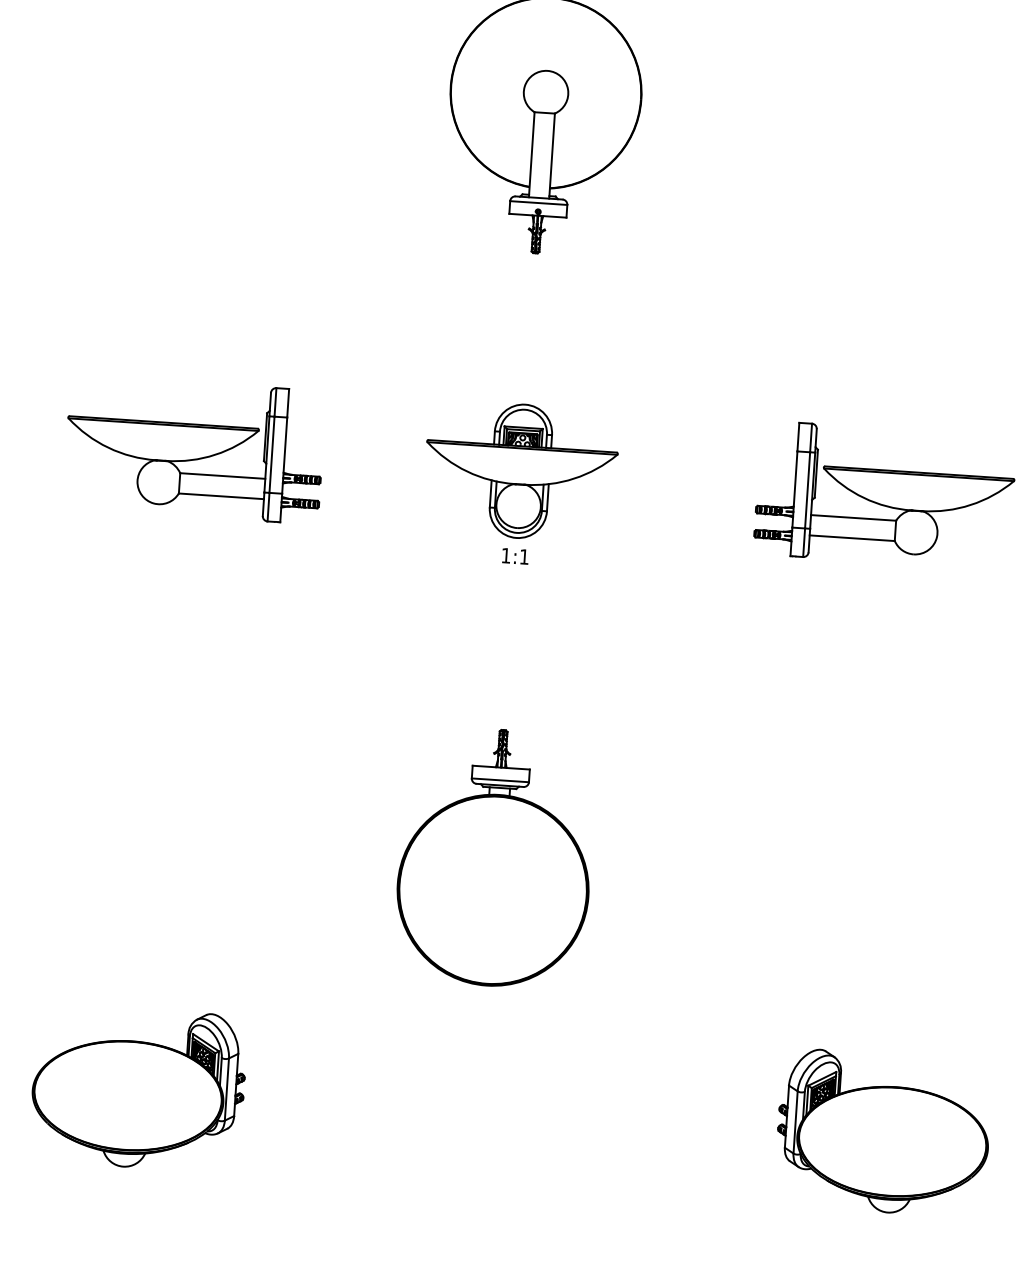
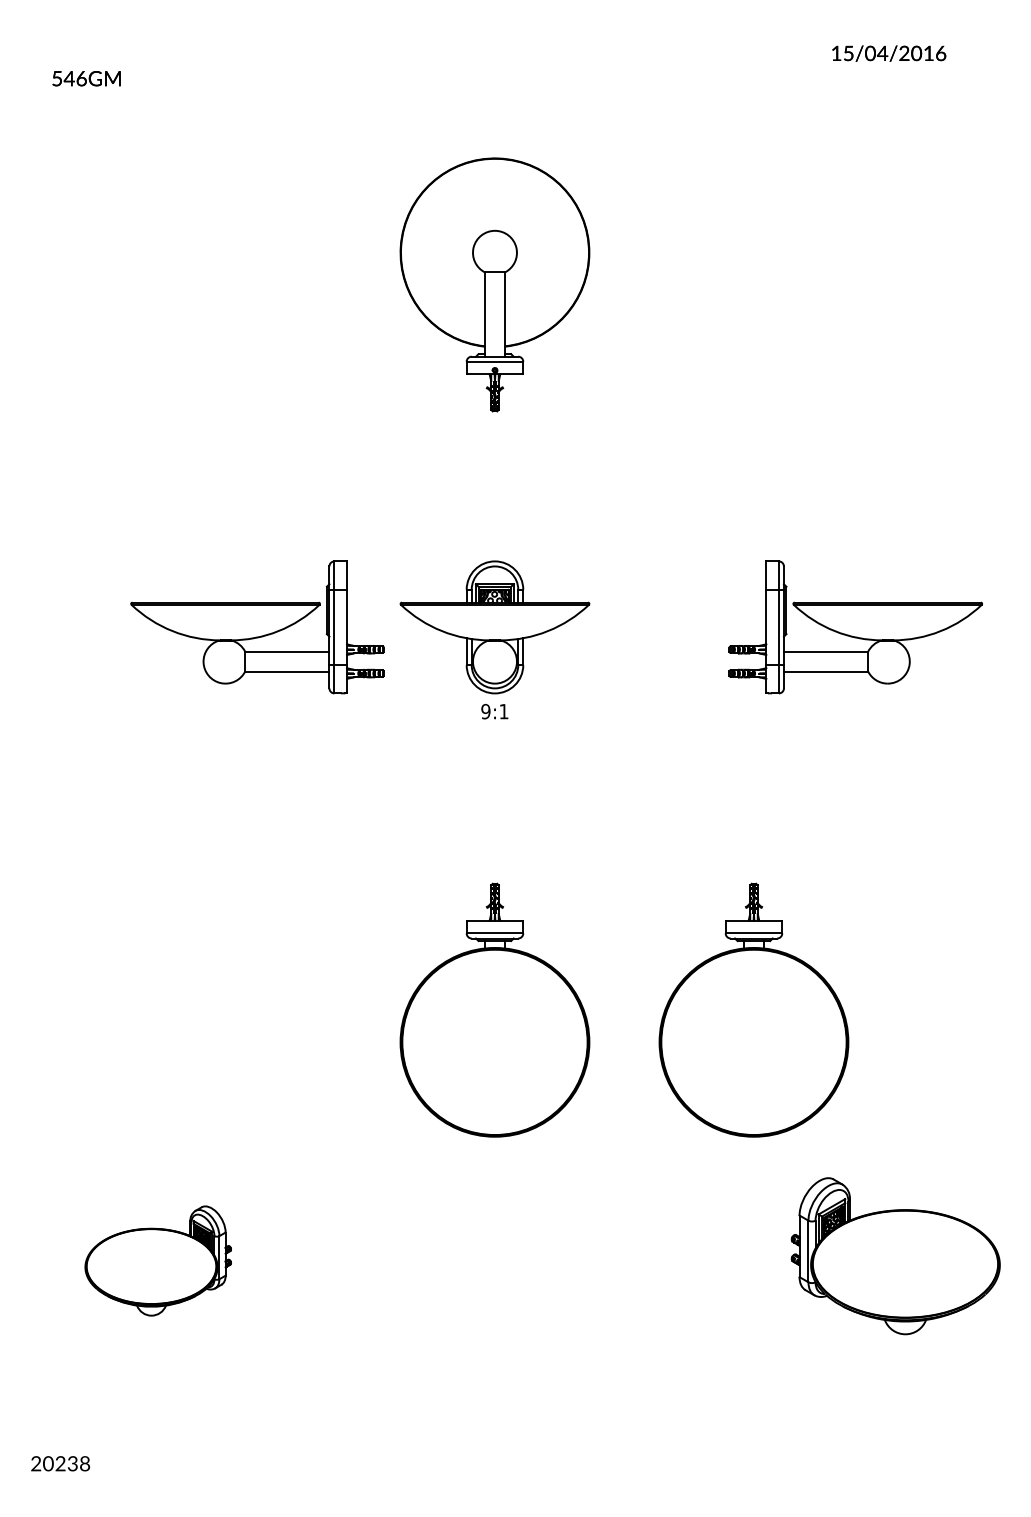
part: (194, 449) -> (257, 627), moved
text: (505, 555) -> (485, 711), 1:1 -> 9:1
part: (756, 874) -> (753, 1009), added
part: (138, 1087) -> (158, 1260), size x0.7

